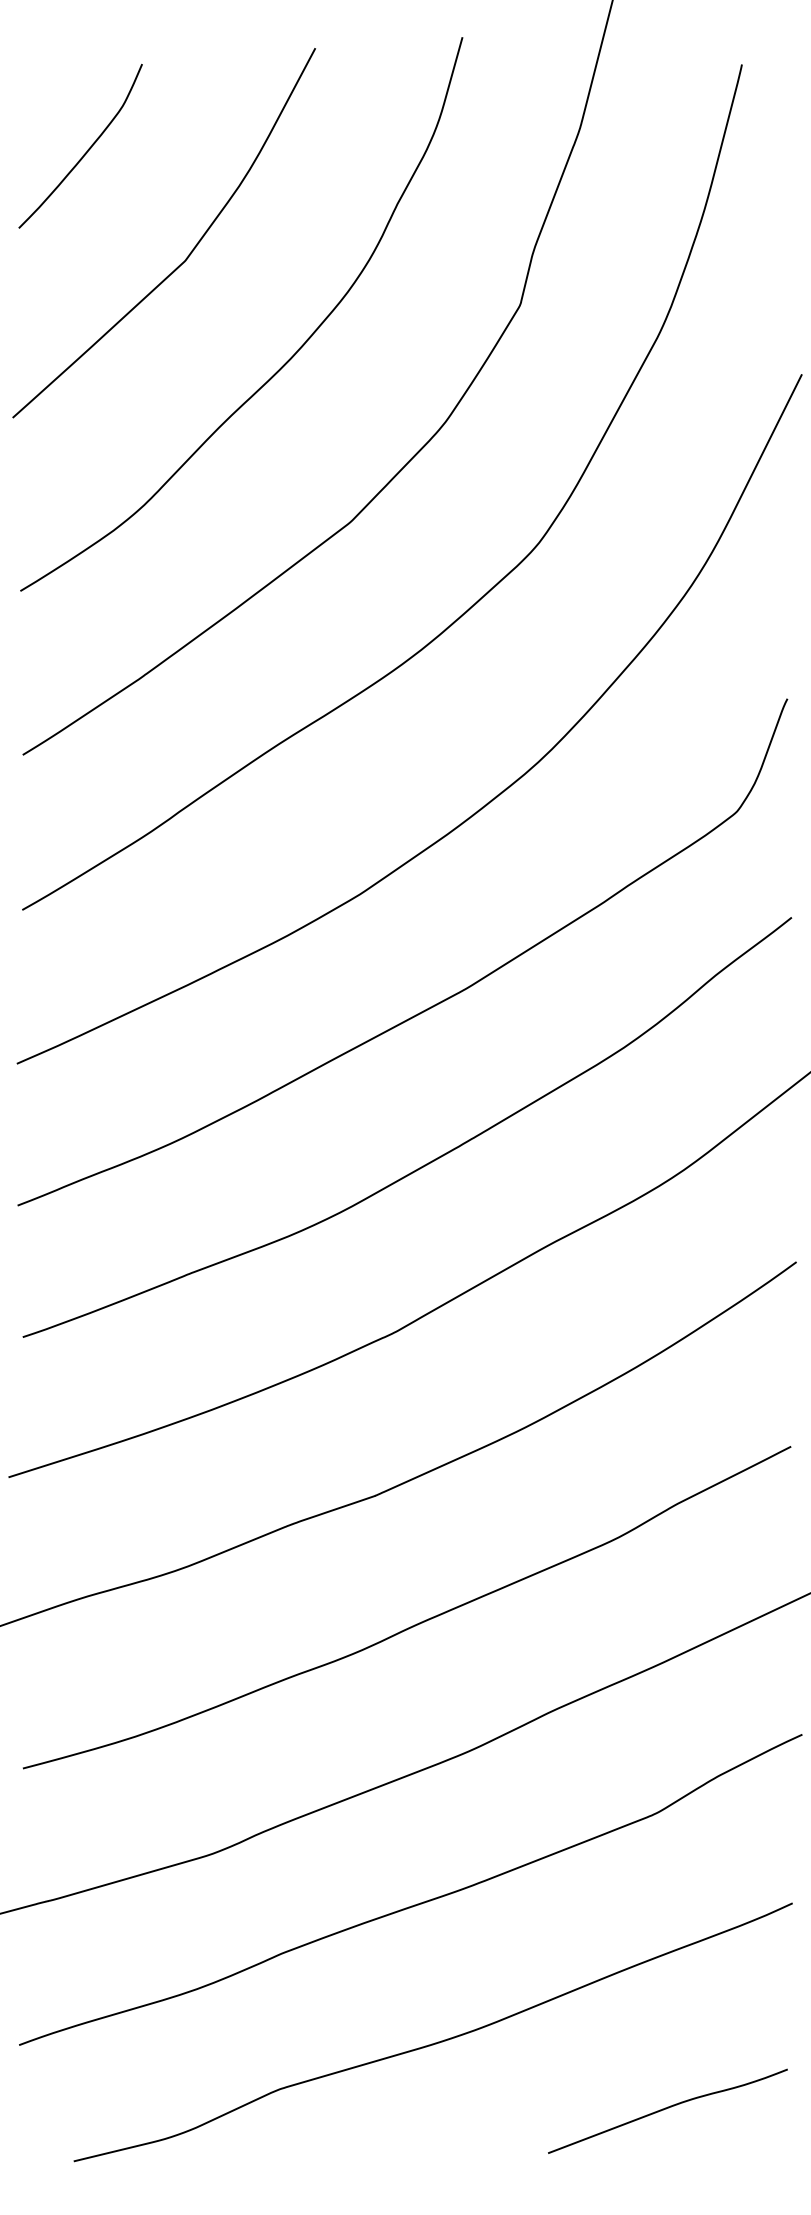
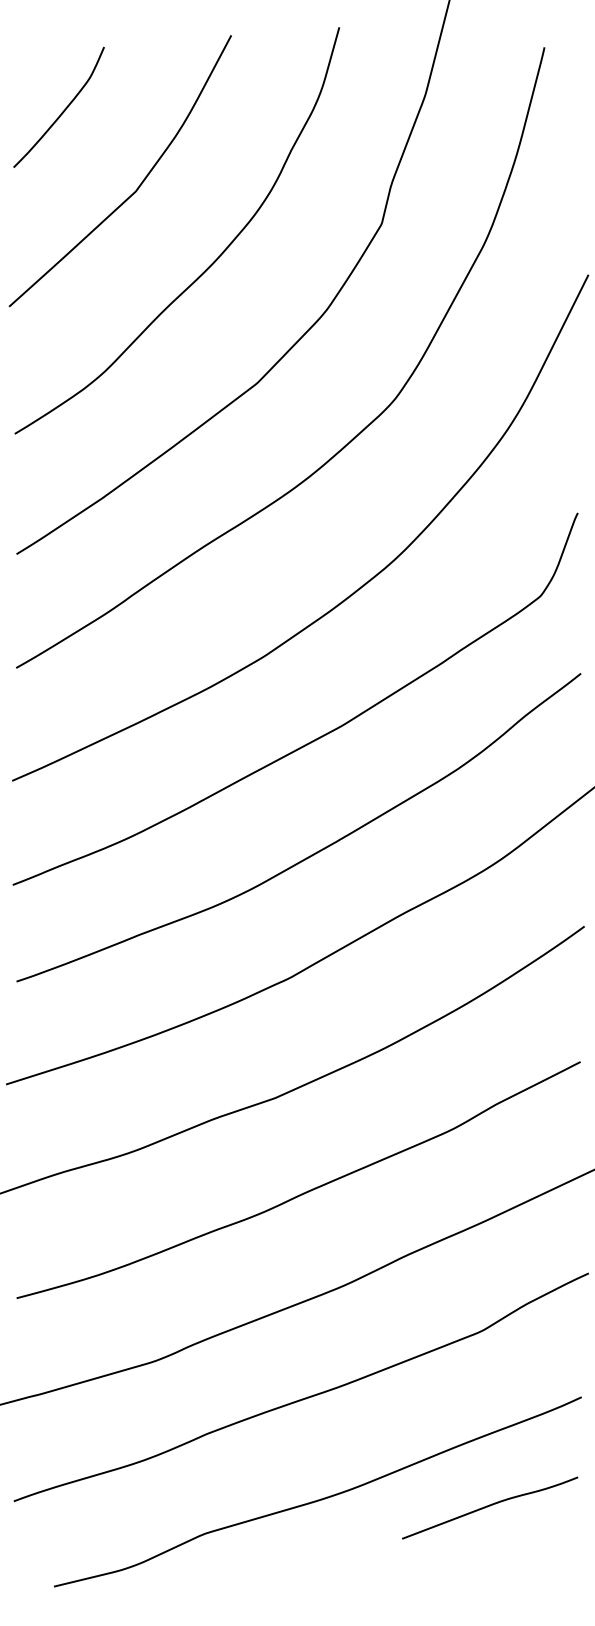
curve: (666, 2109) -> (489, 1506), moved

